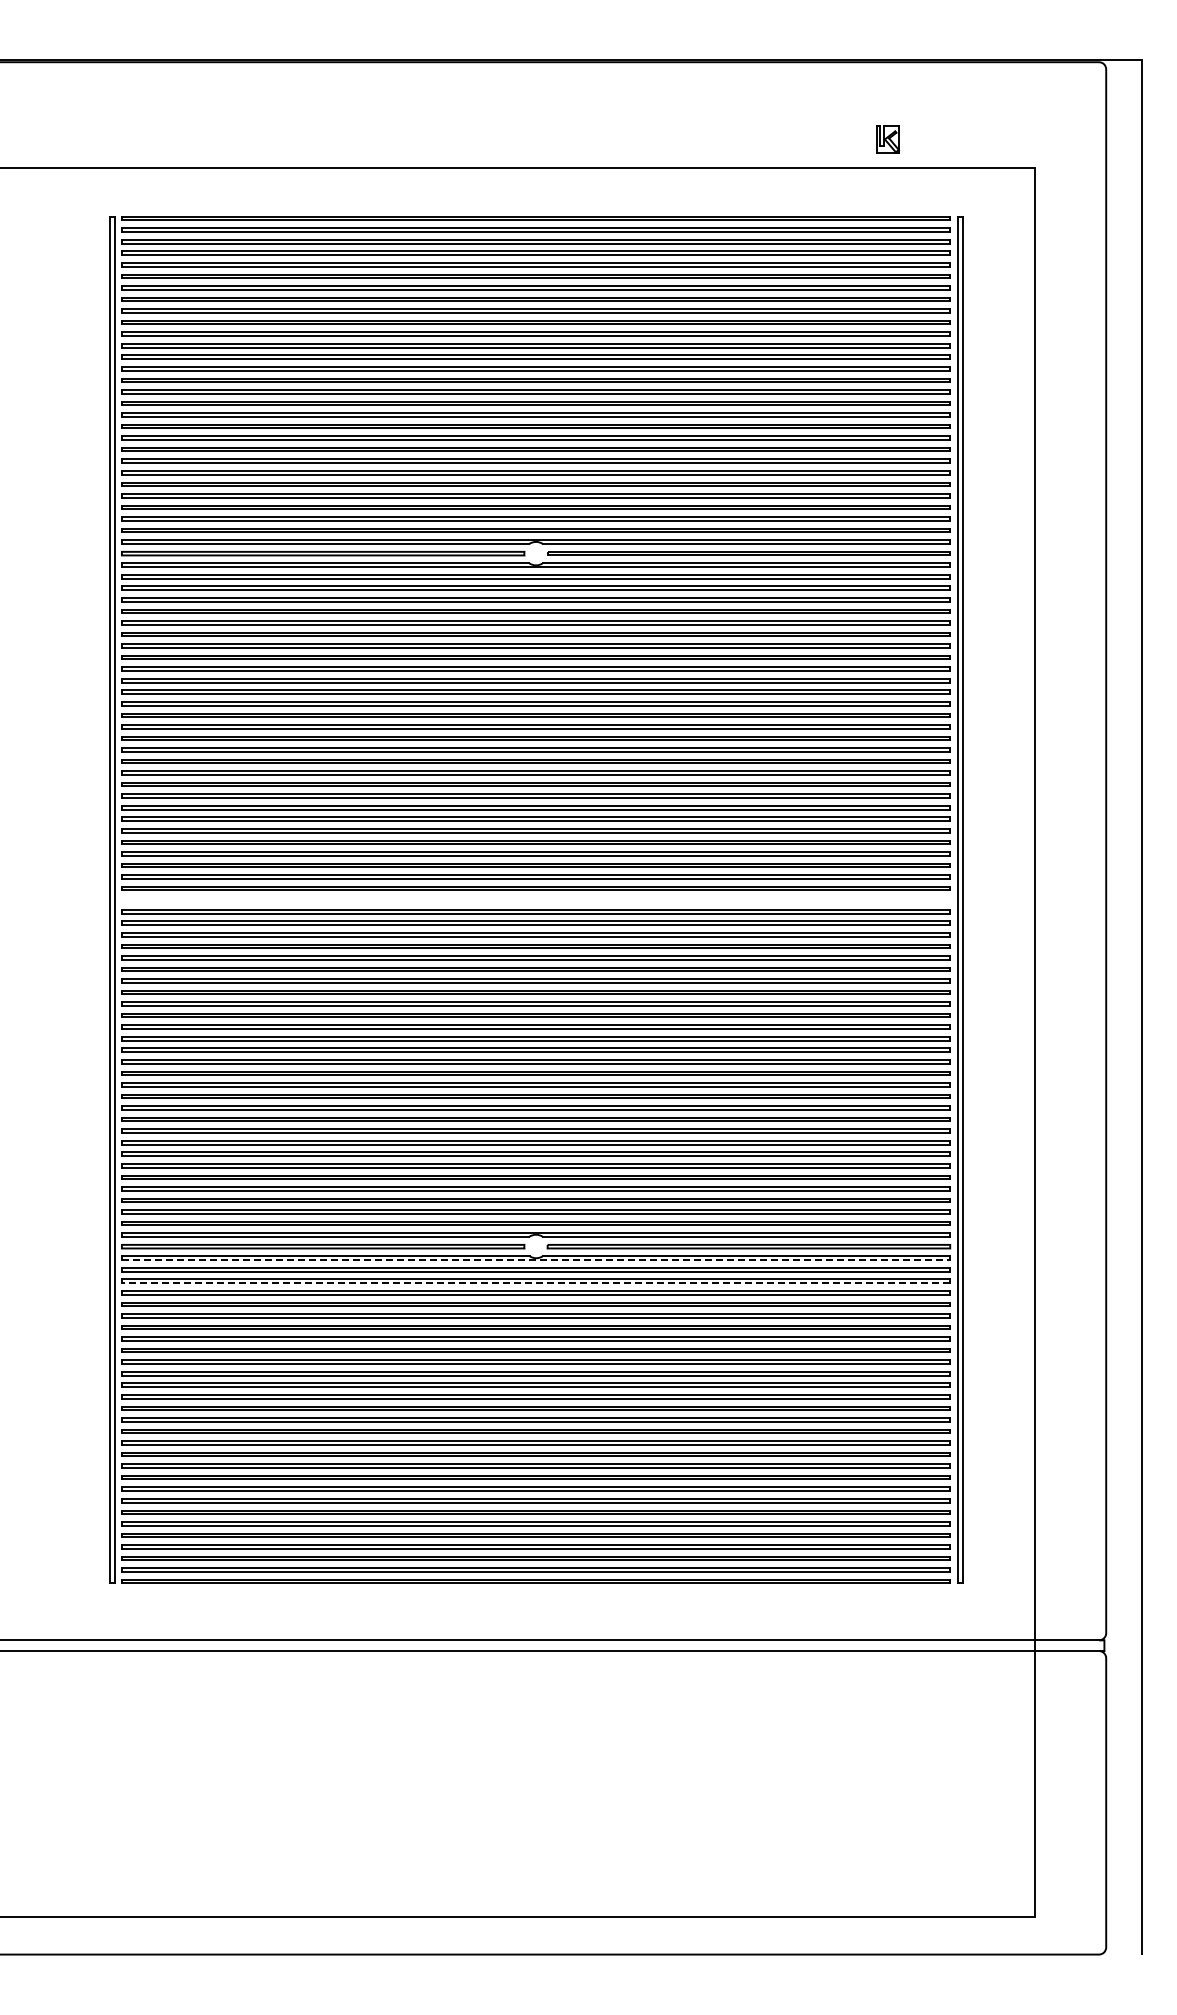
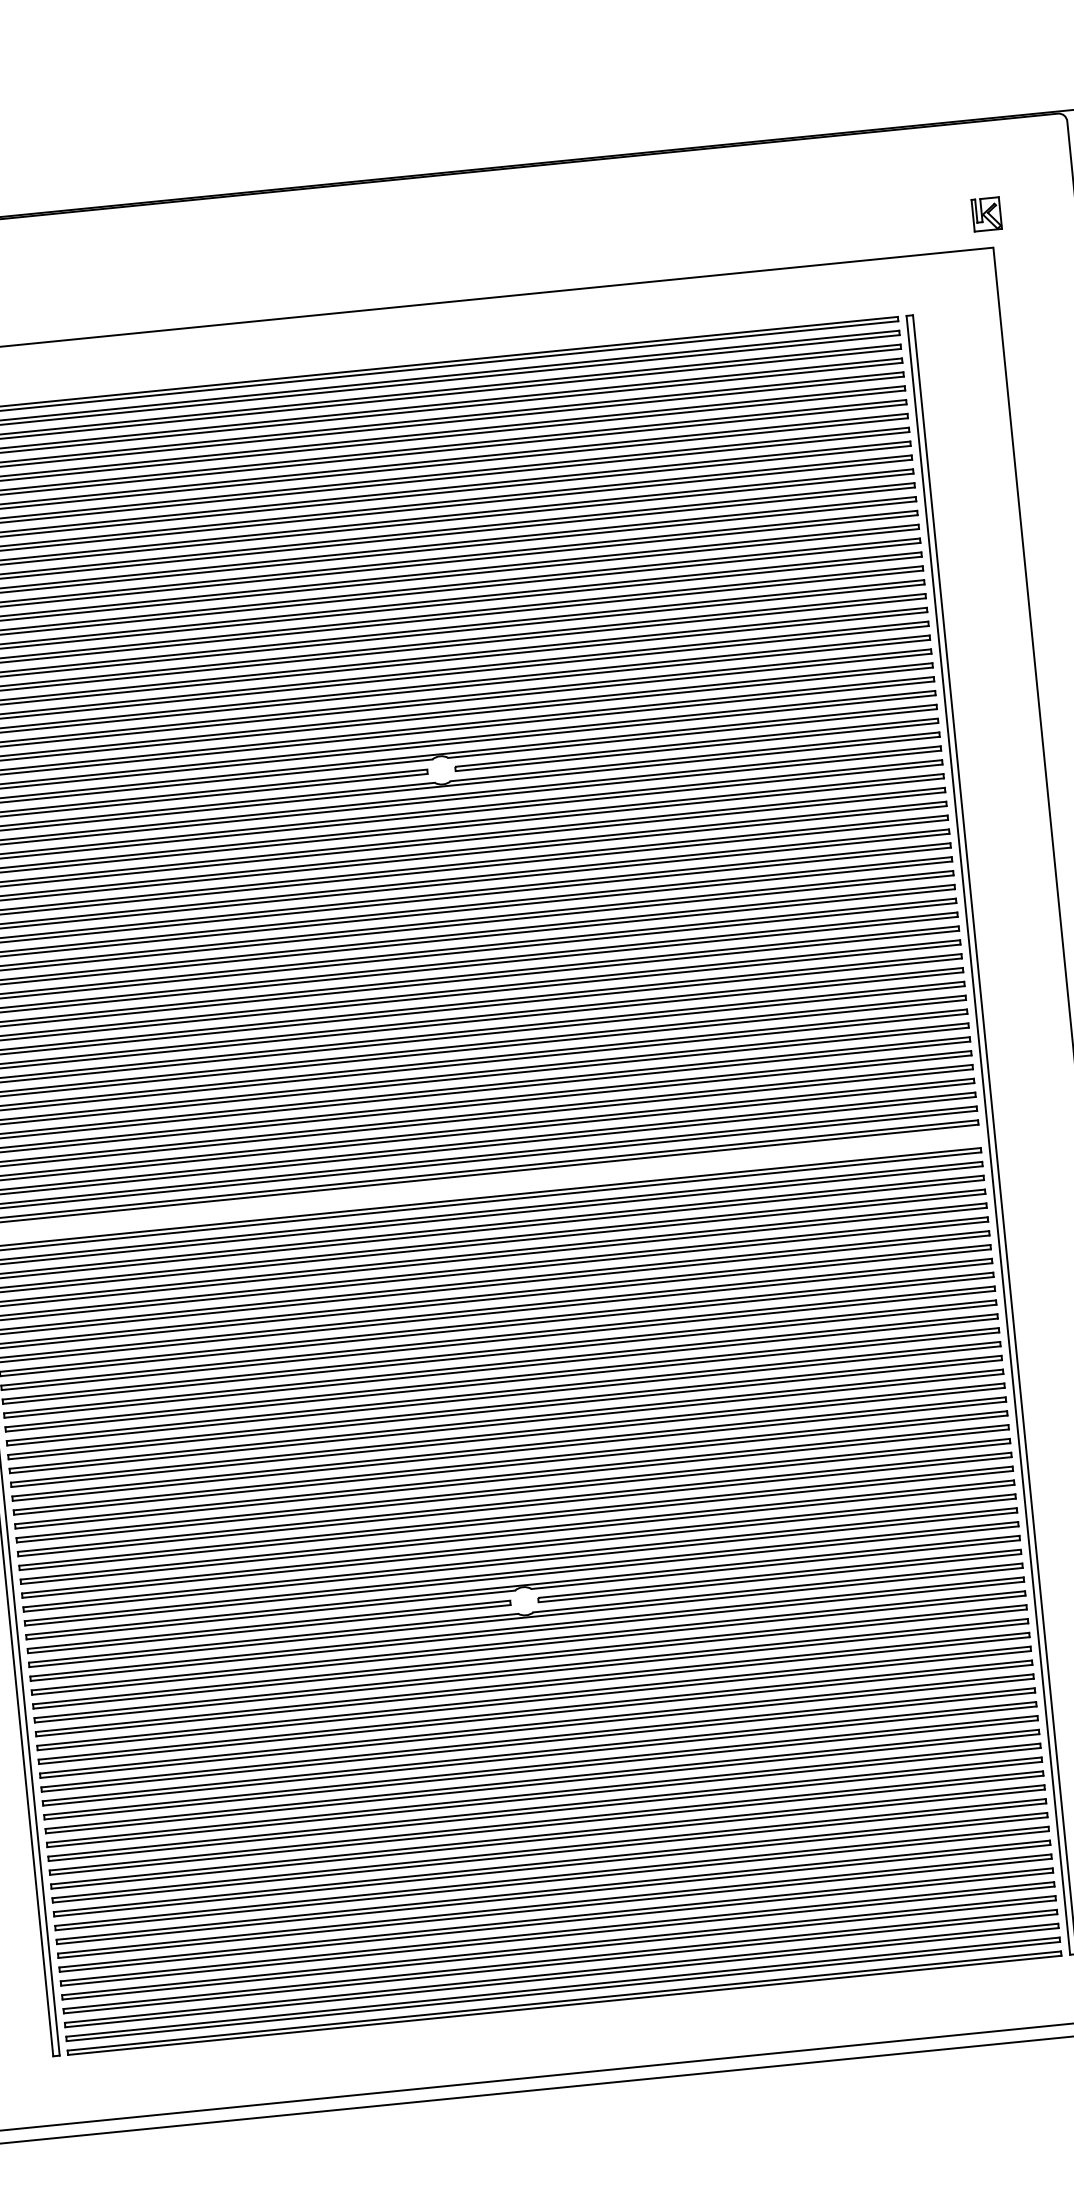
part: (888, 139) -> (987, 214), moved
line: (536, 1260) -> (526, 1618), dashed -> solid
line: (535, 1283) -> (528, 1645), dashed -> solid

